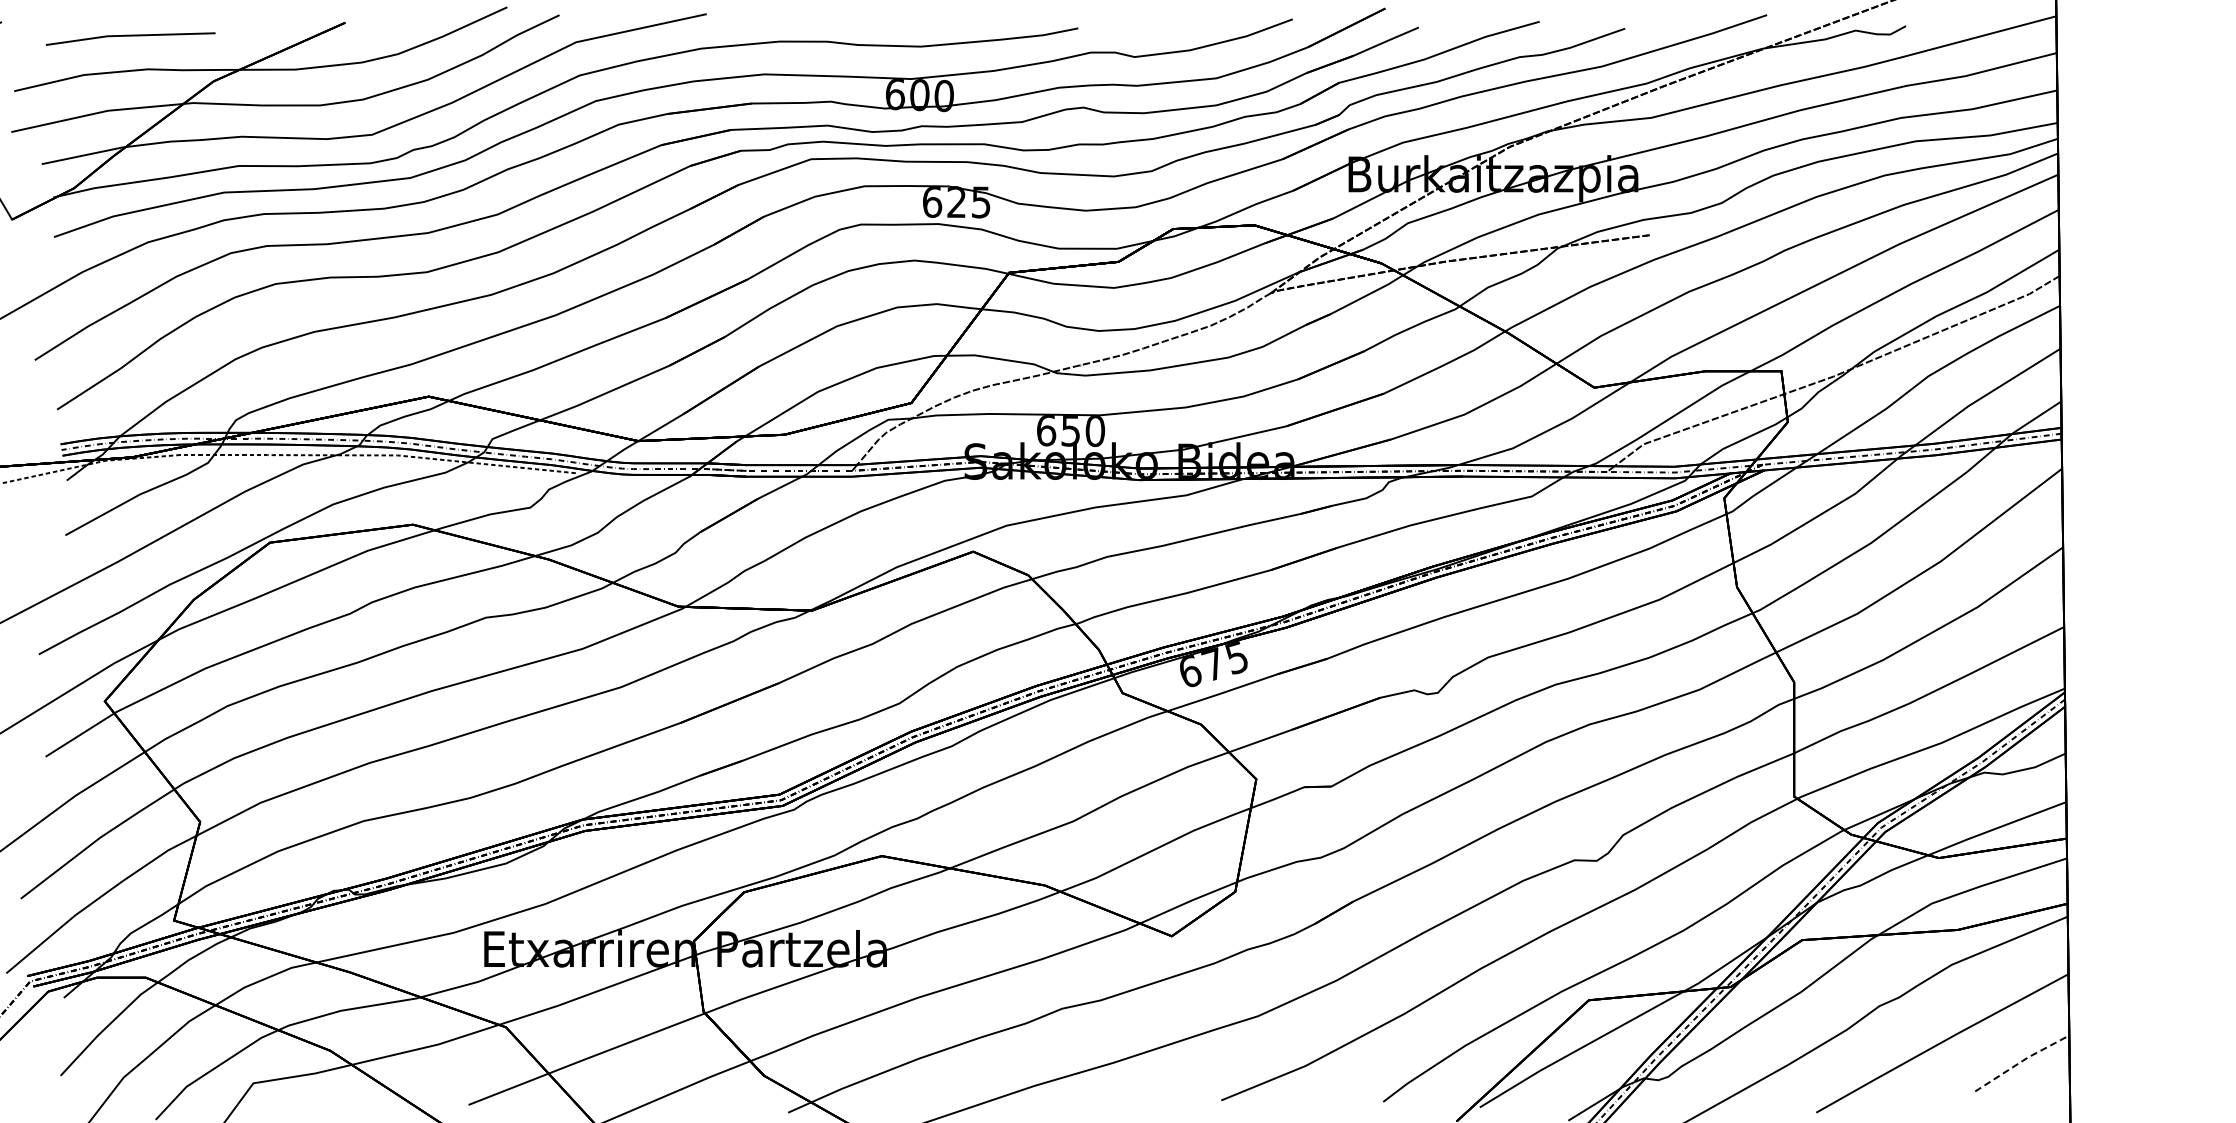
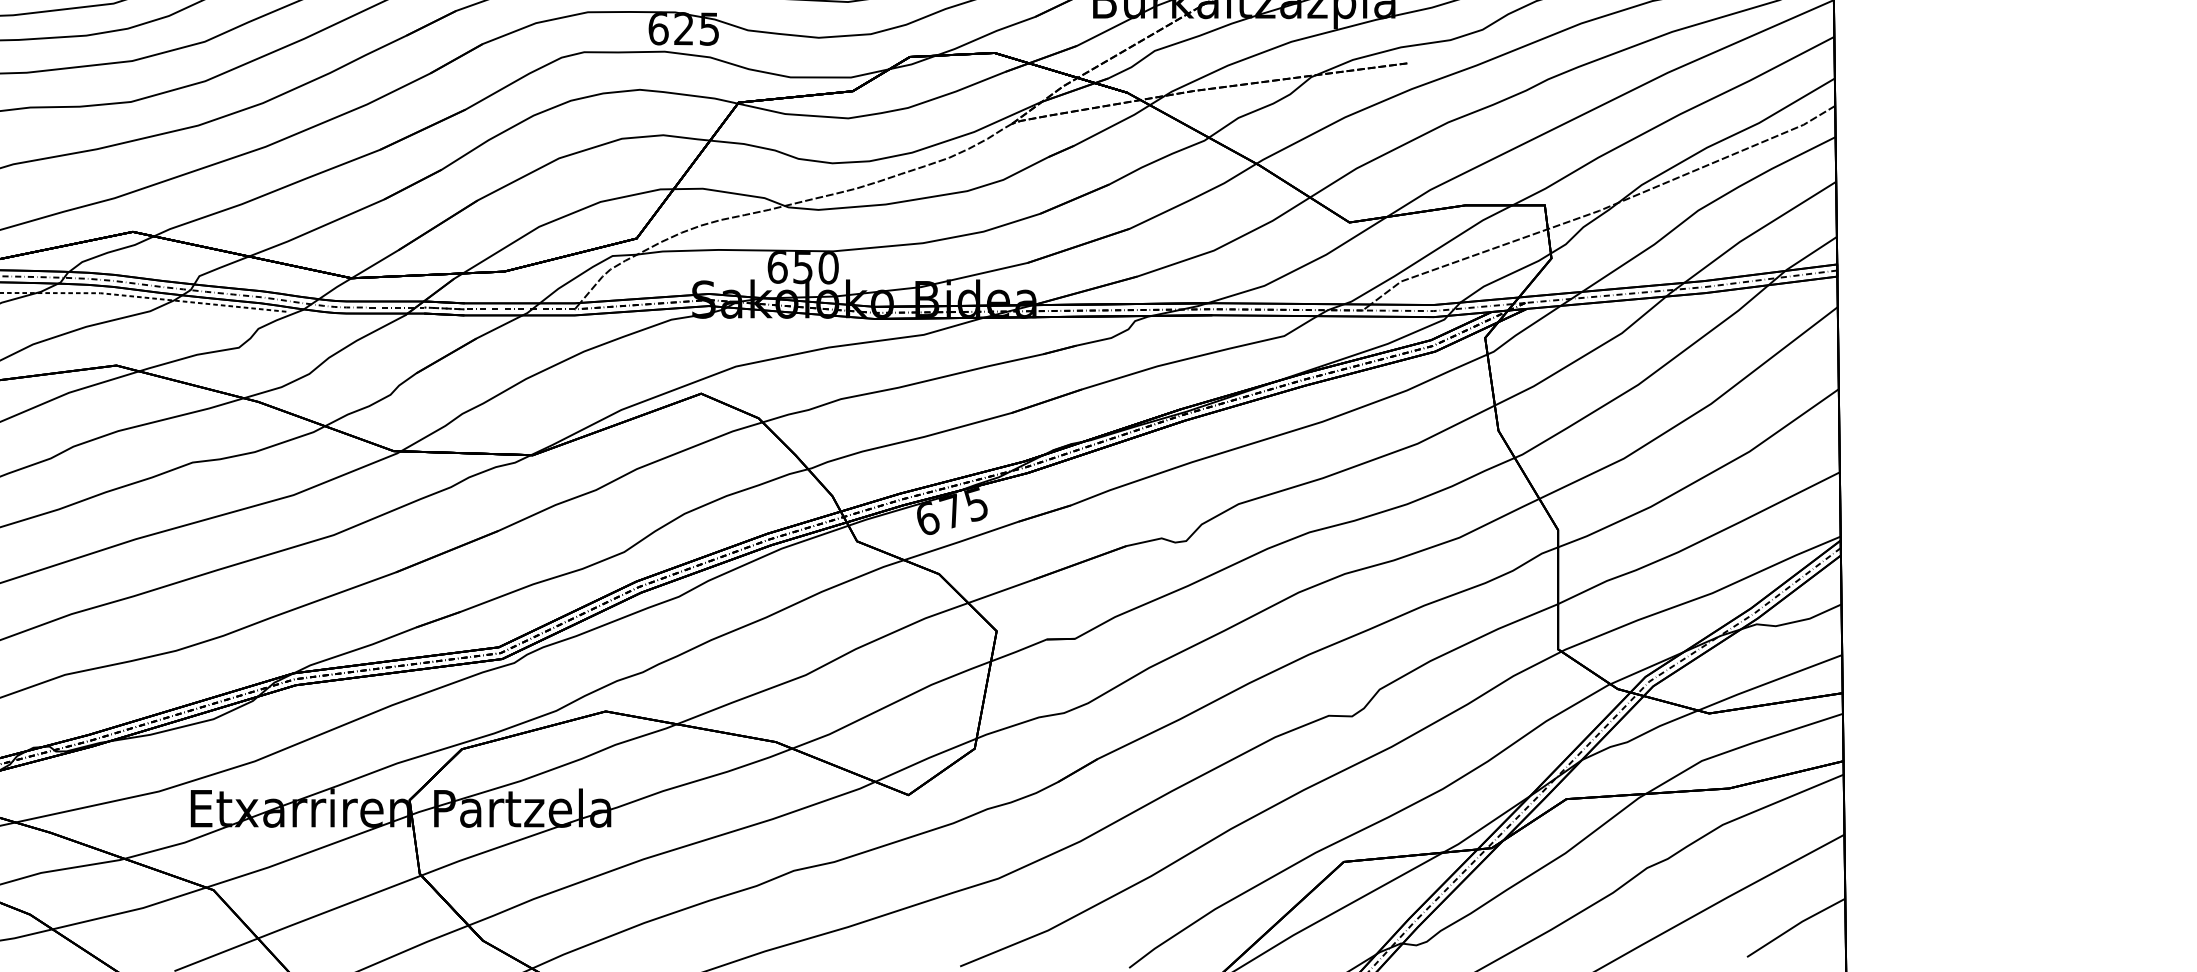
line: (2022, 1061) -> (1796, 925), dashed -> solid

